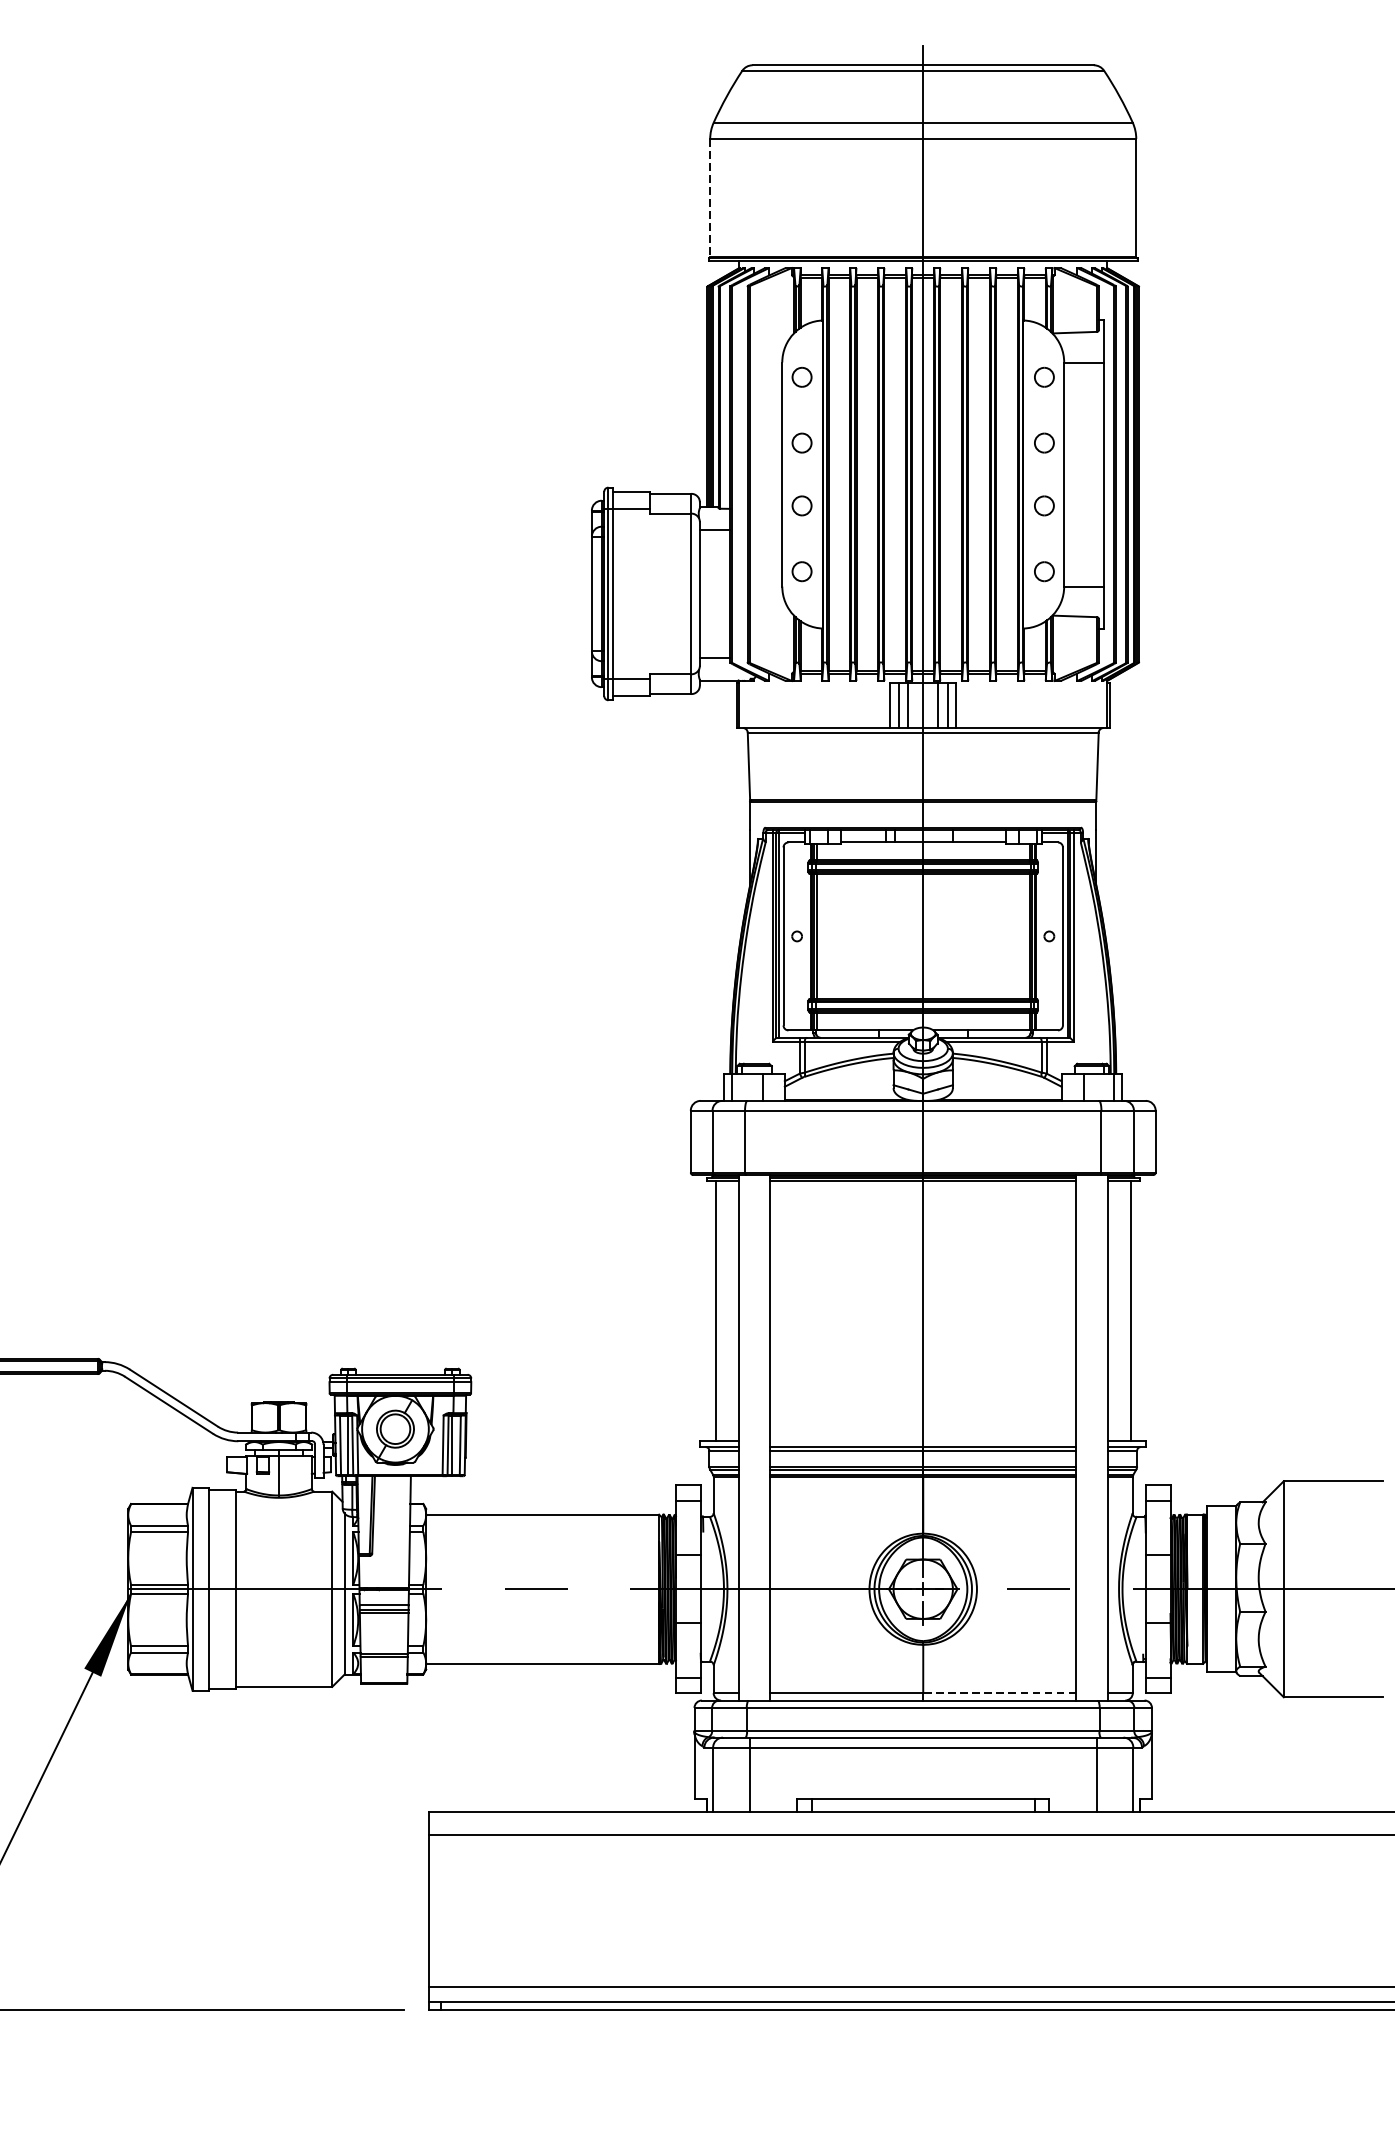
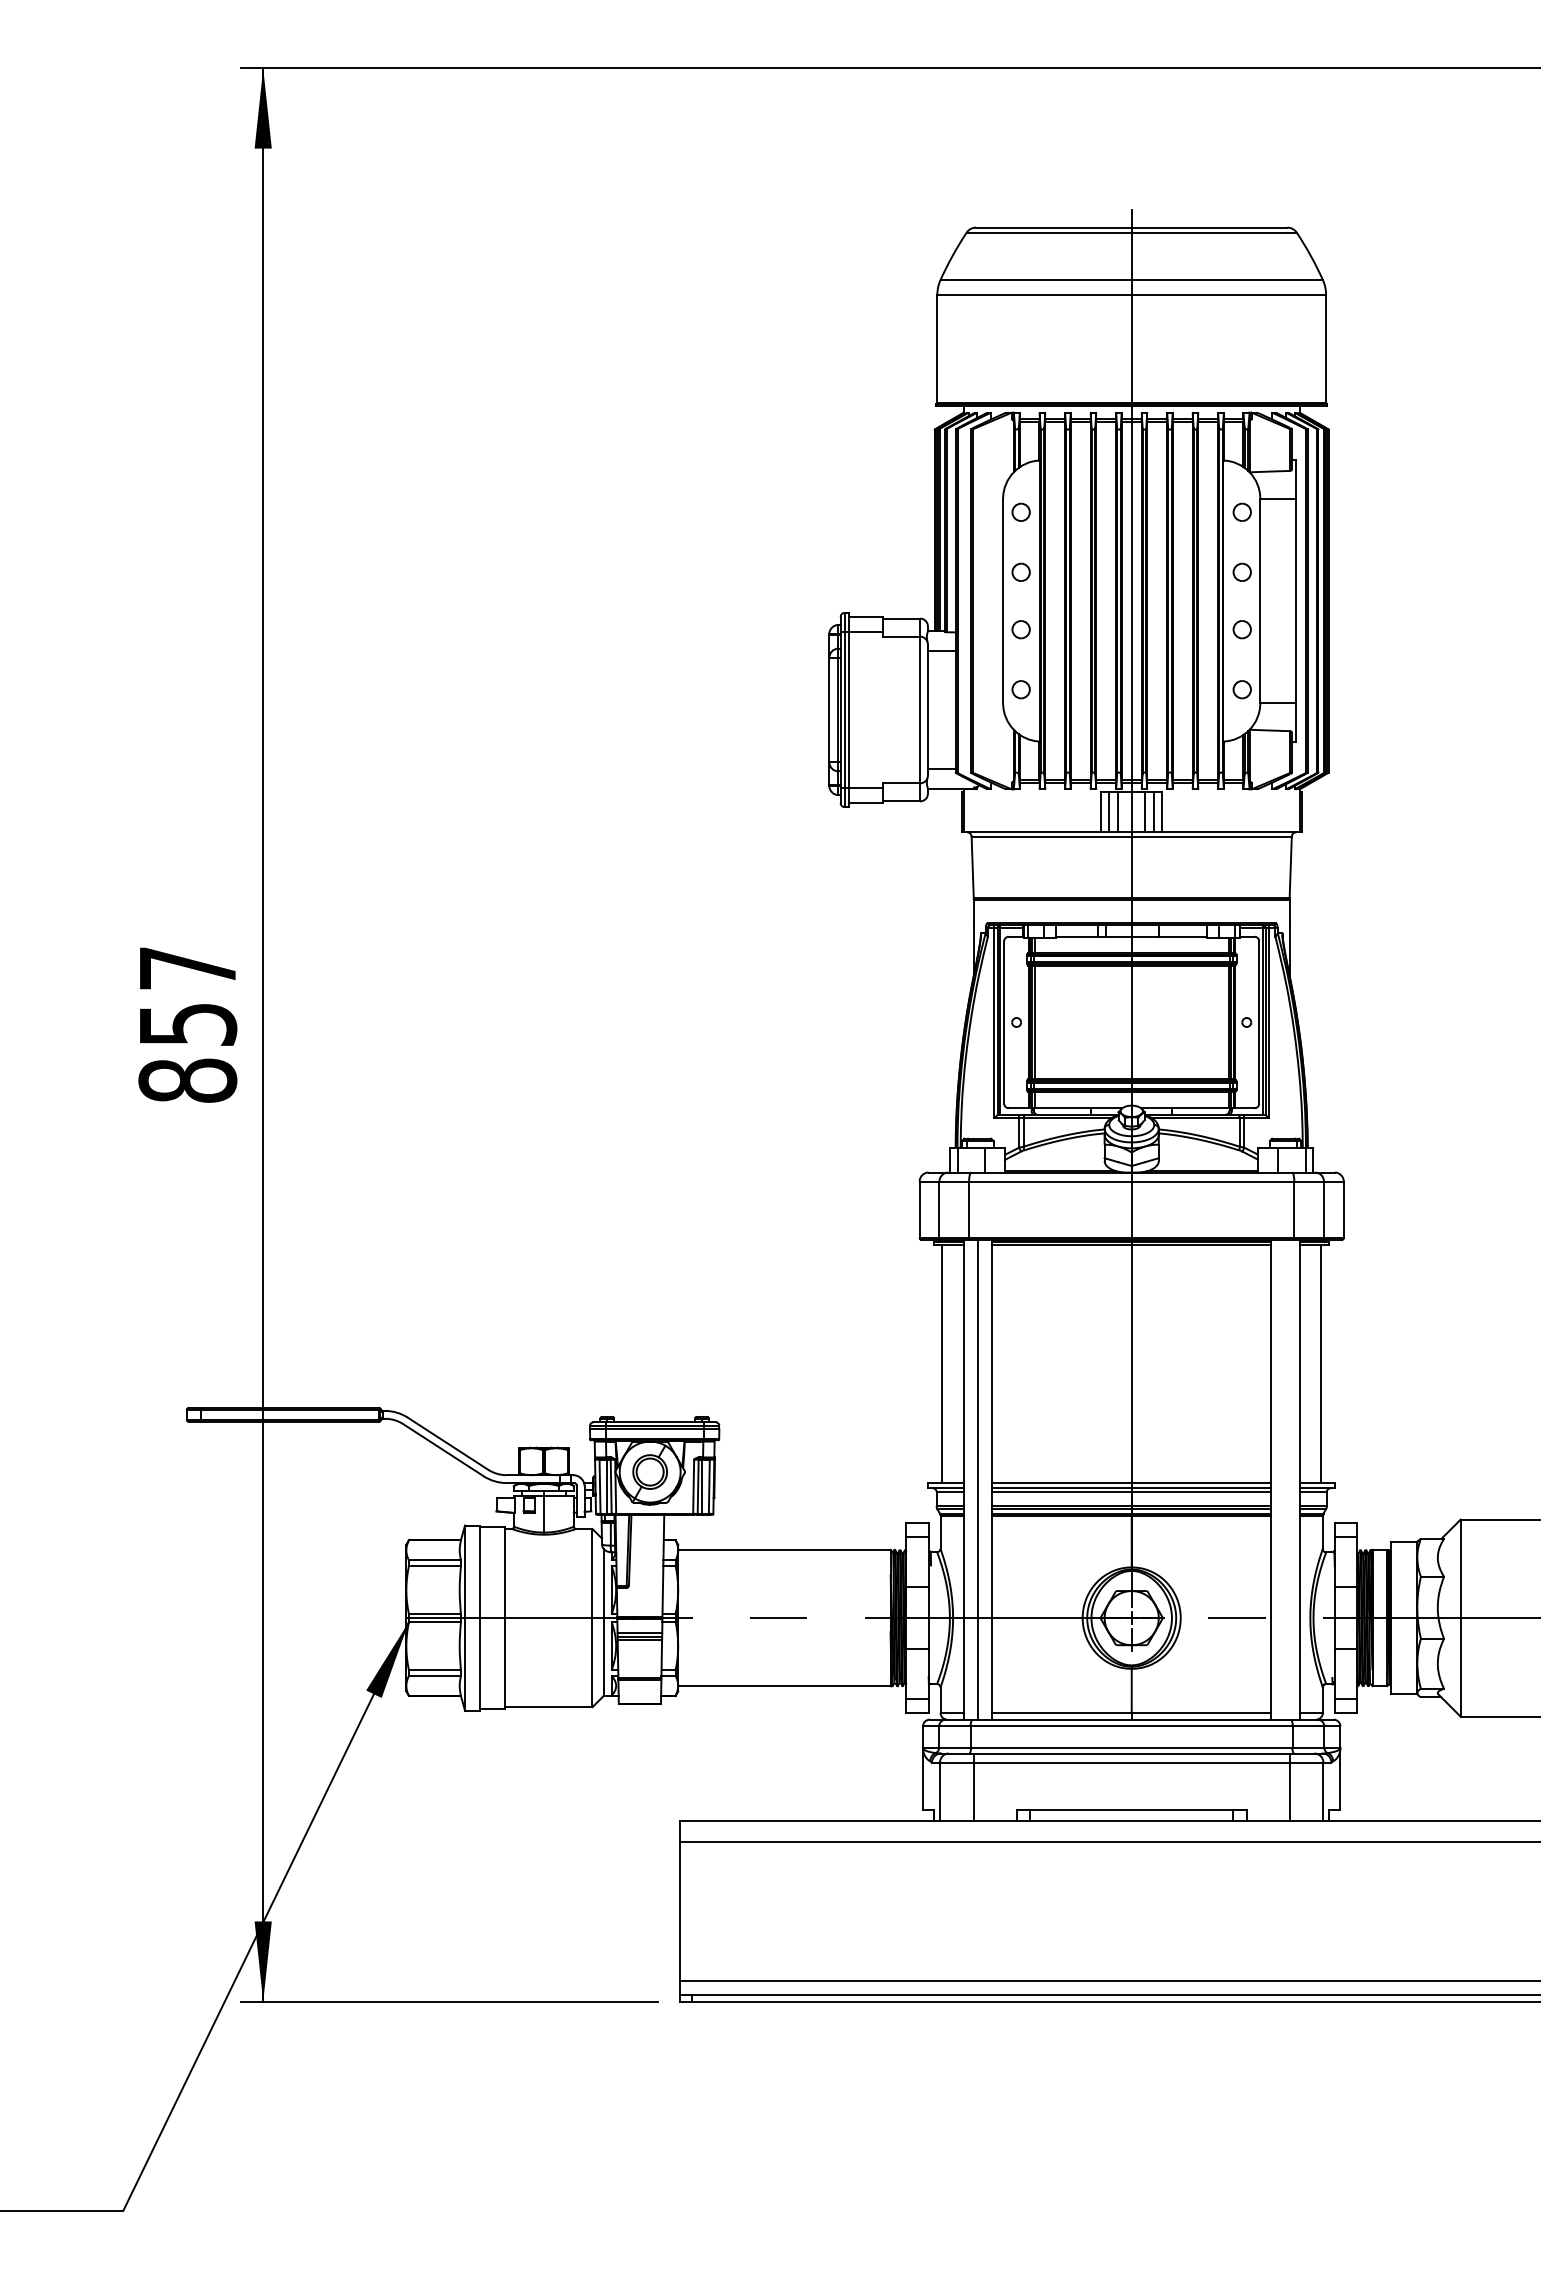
line: (710, 197) -> (937, 348), dashed -> solid
line: (754, 1437) -> (977, 1479), added
line: (923, 1440) -> (1131, 1482), added
line: (999, 1692) -> (1201, 1712), dashed -> solid

